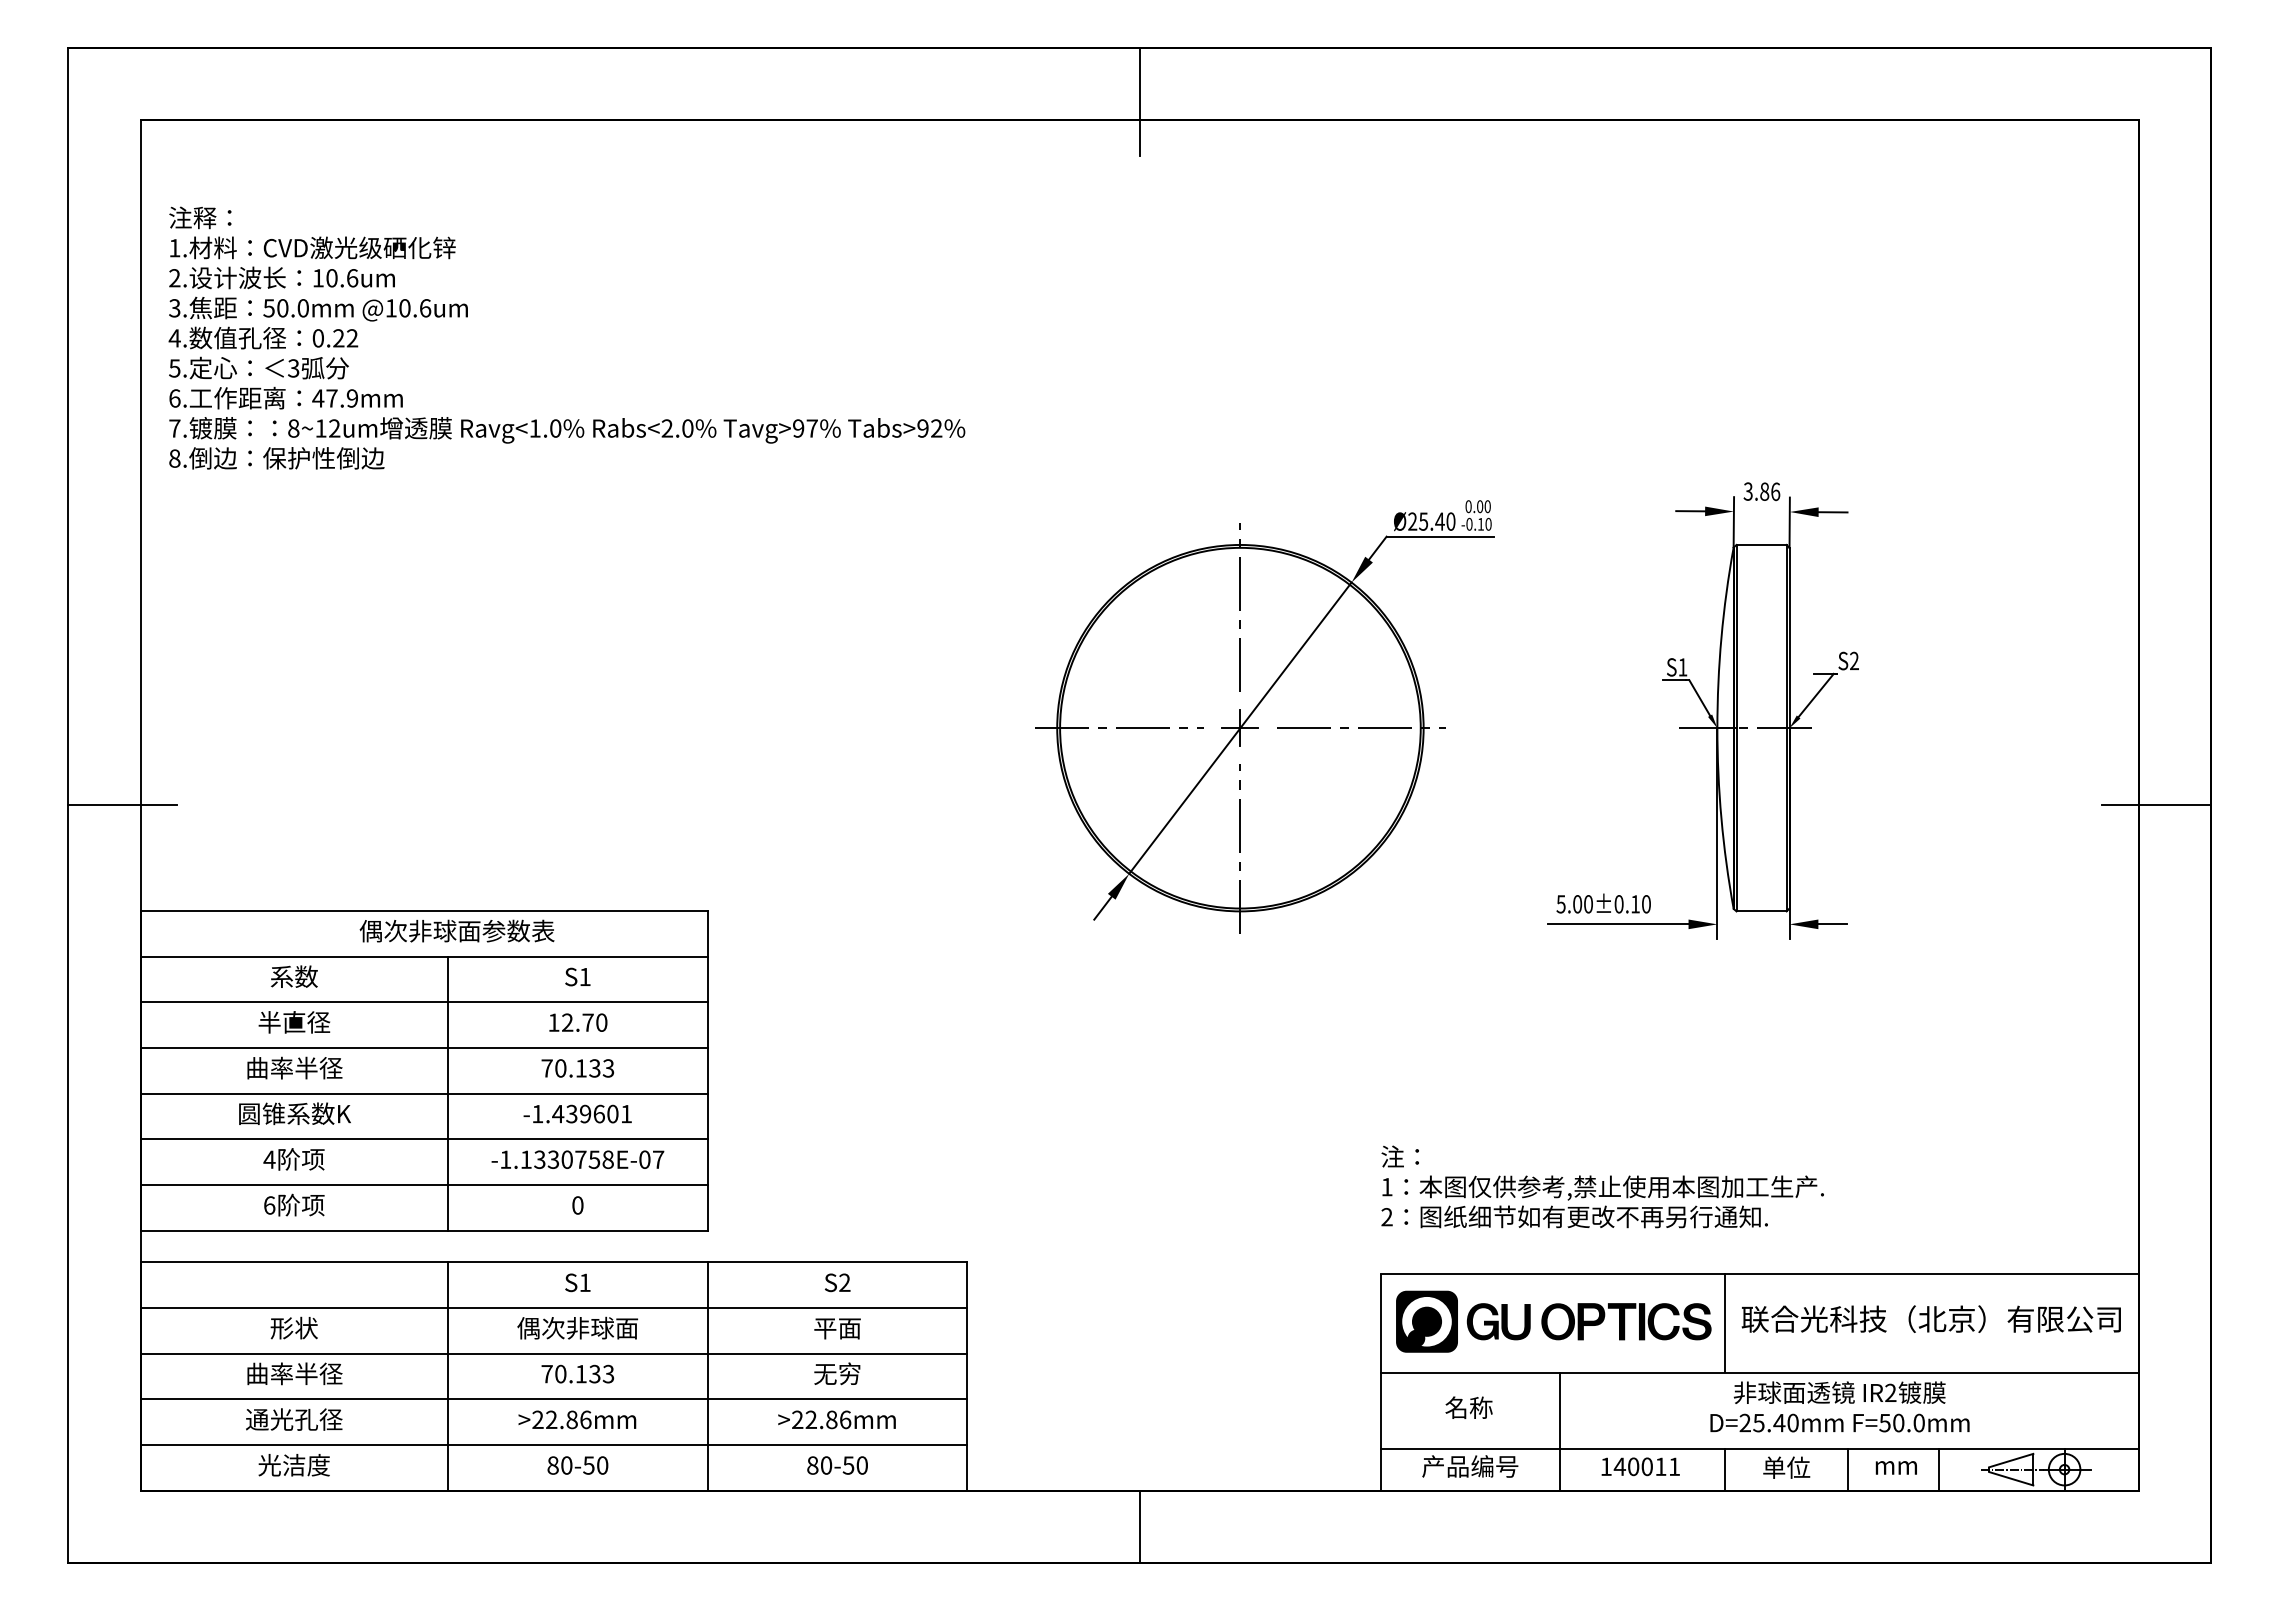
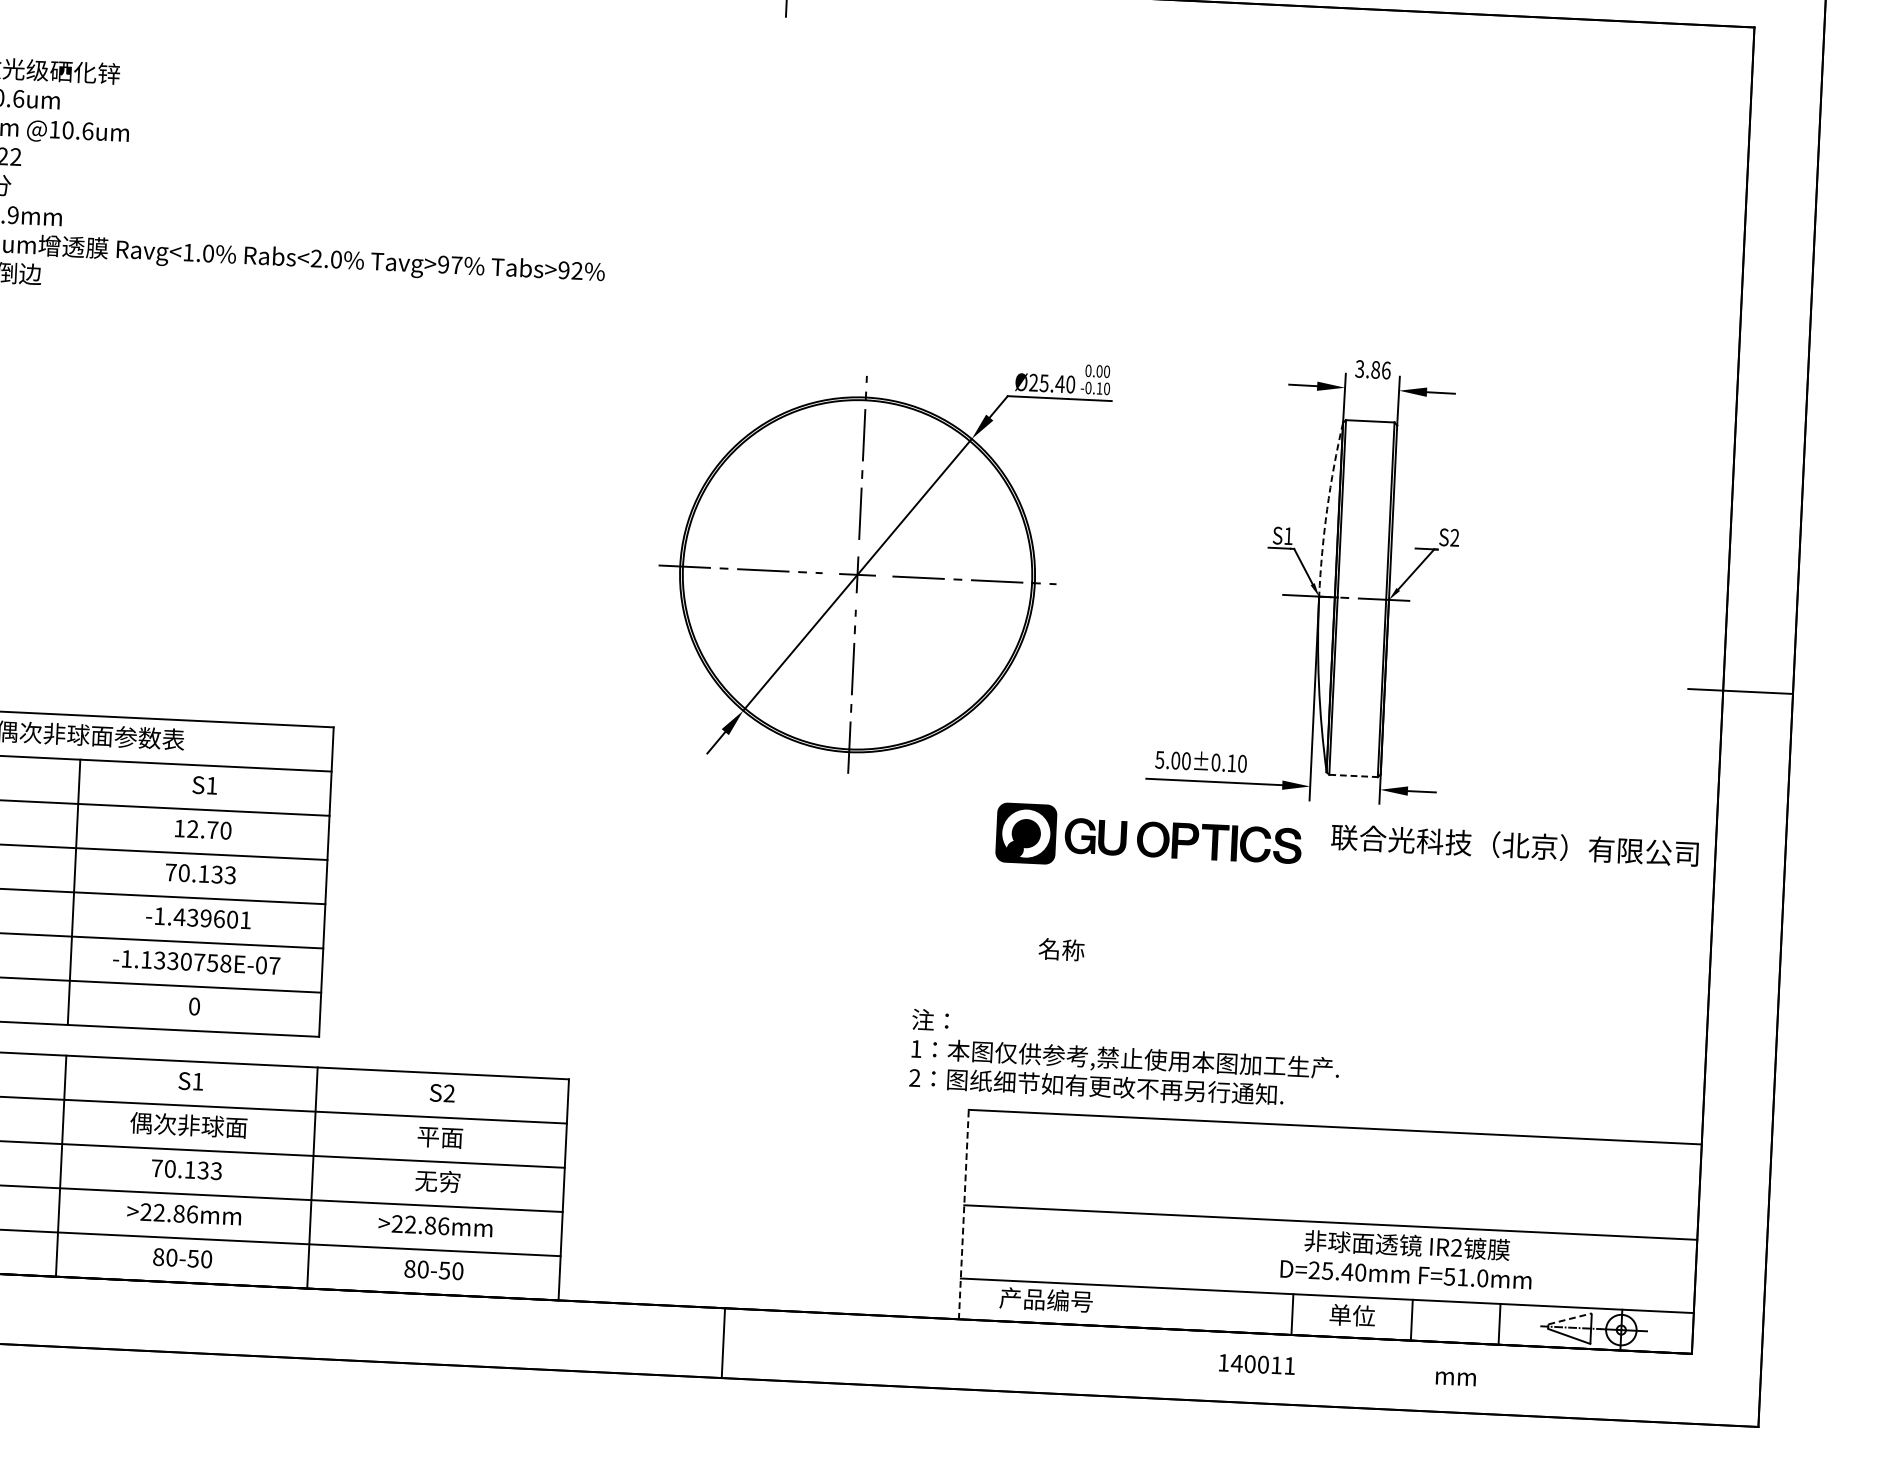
arc: (1721, 637) -> (1327, 509), solid -> dashed
line: (1762, 911) -> (1354, 776), solid -> dashed
text: (1602, 1186) -> (1124, 1058), moved
text: (1930, 1318) -> (1514, 844), moved
part: (1553, 1321) -> (1148, 839), moved
line: (1724, 1323) -> (1298, 1173), removed
line: (1381, 1382) -> (964, 1214), solid -> dashed
text: (1468, 1407) -> (1061, 949), moved
text: (1898, 1422) -> (1462, 1276), F=50.0mm -> F=51.0mm
line: (1559, 1431) -> (1134, 1270), removed
line: (2011, 1460) -> (1570, 1318), solid -> dashed
text: (1640, 1466) -> (1256, 1364), moved
text: (1895, 1467) -> (1455, 1378), moved

